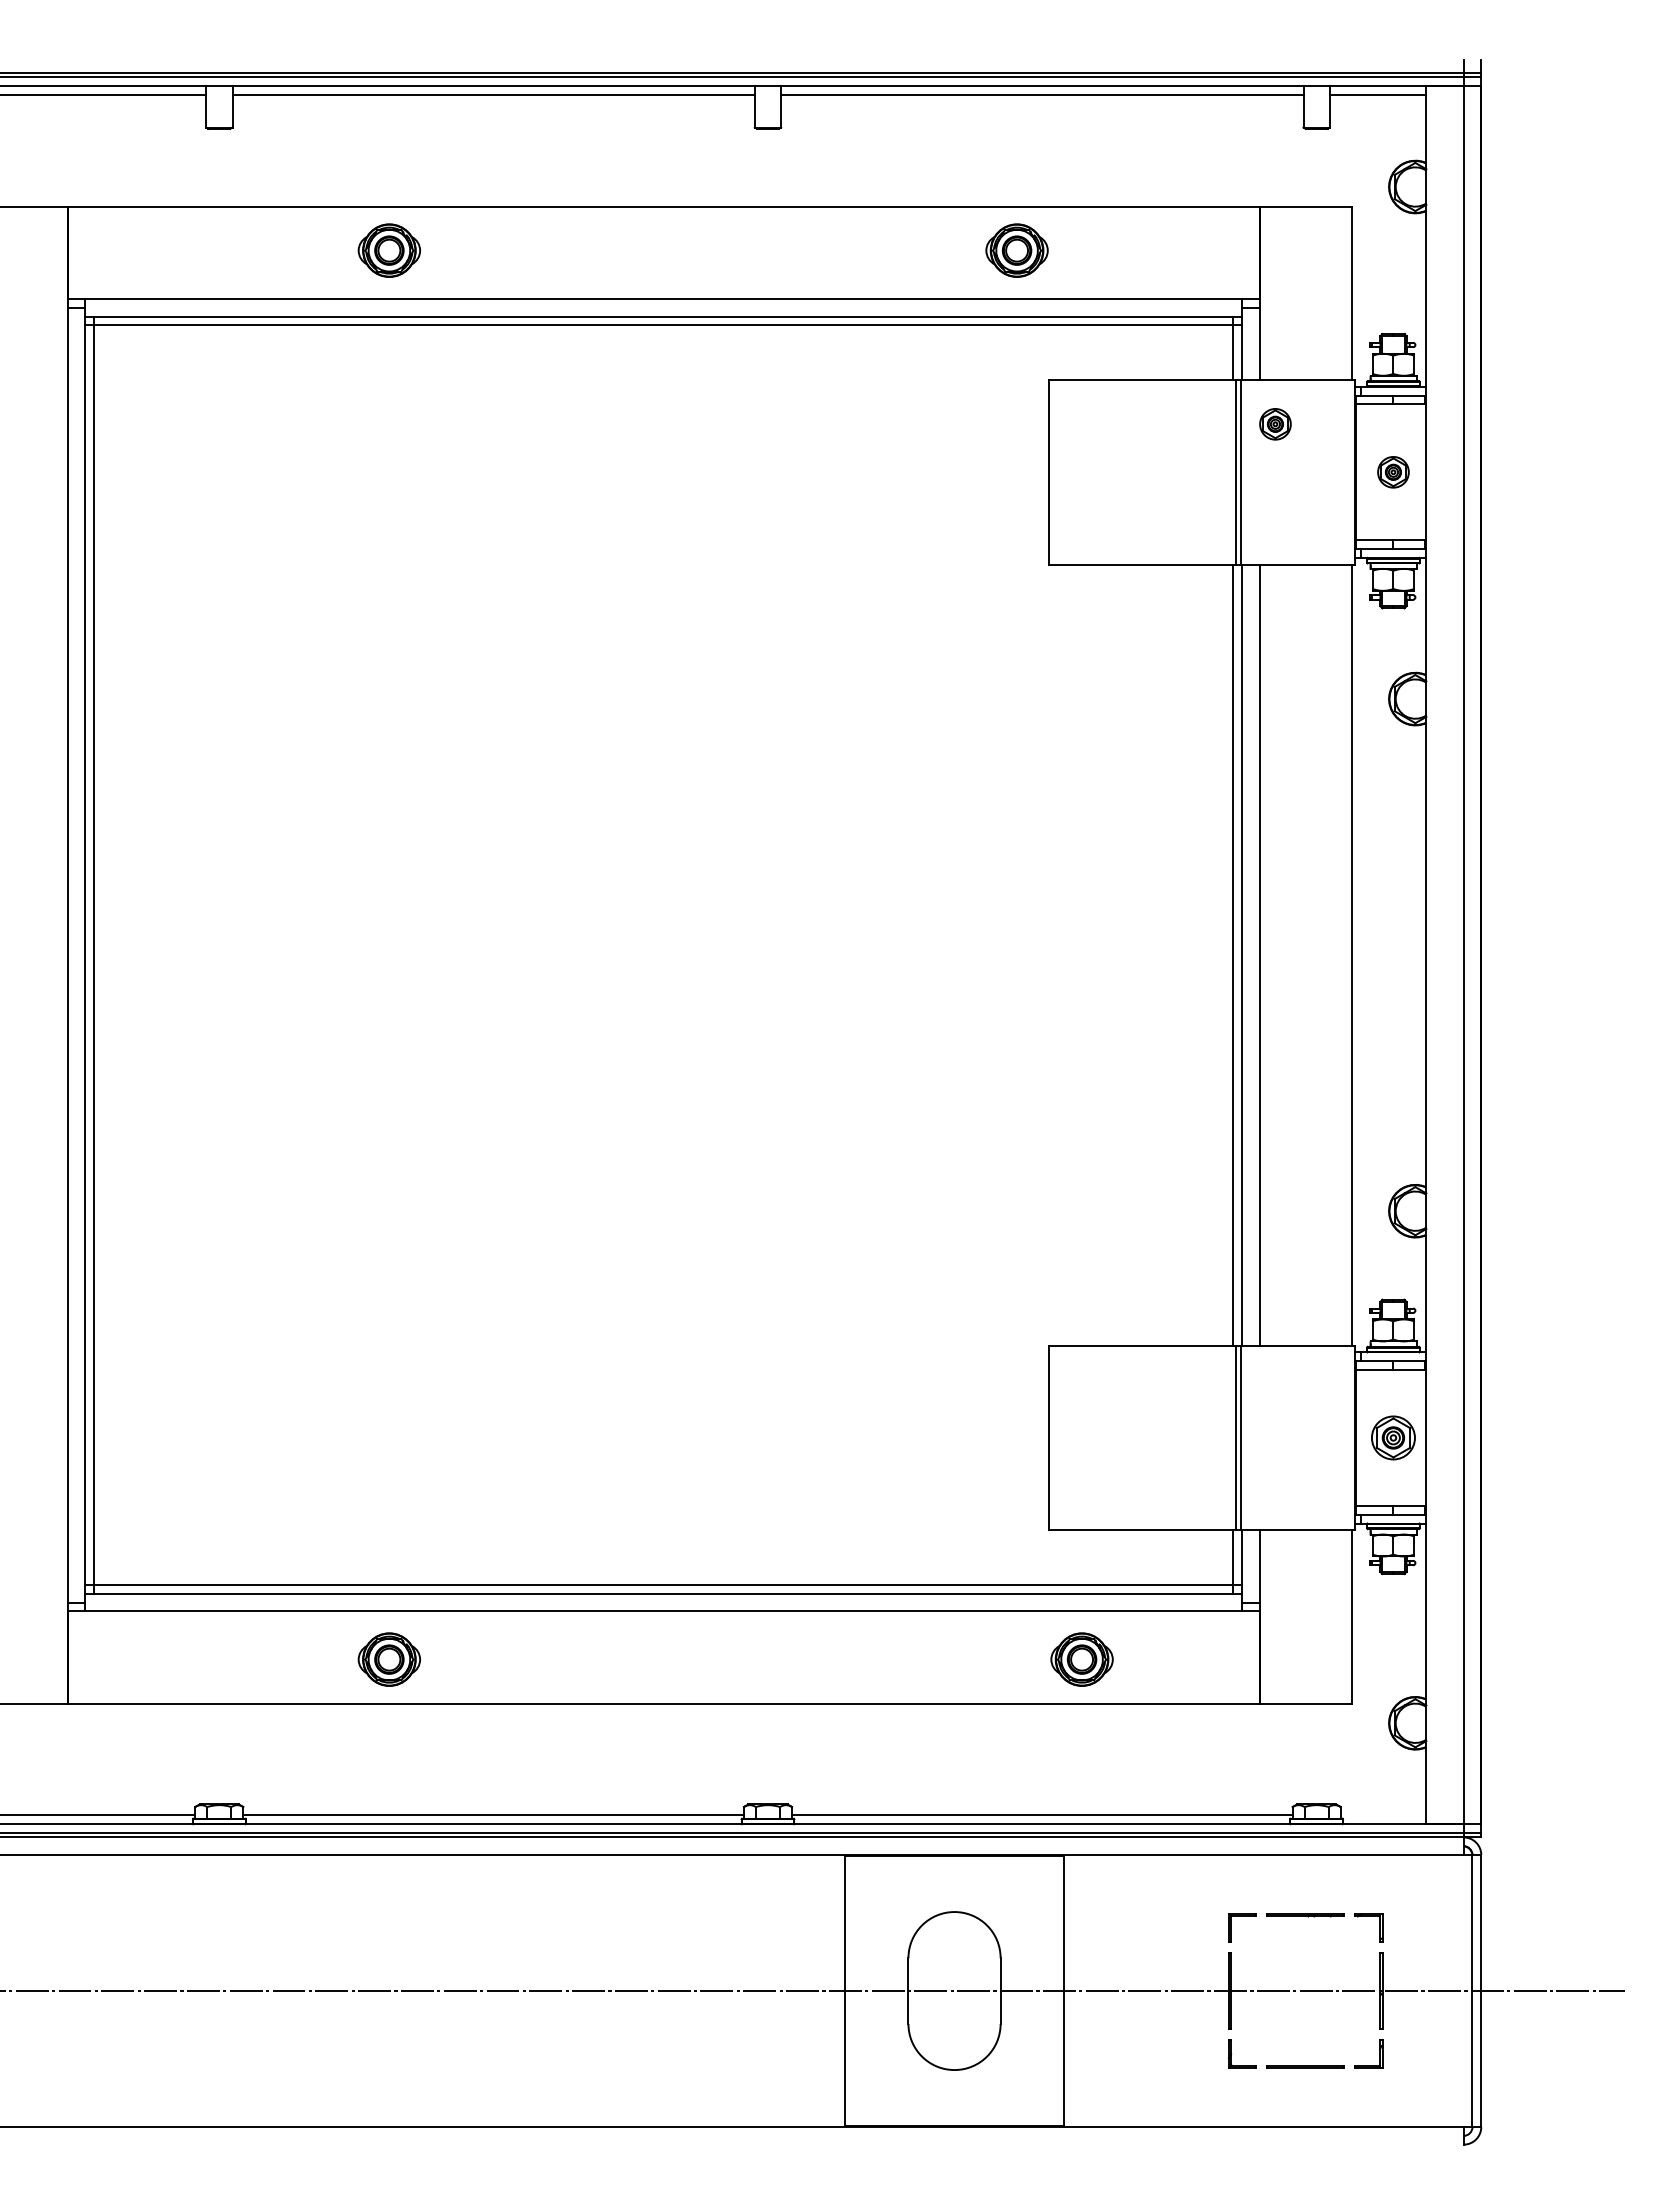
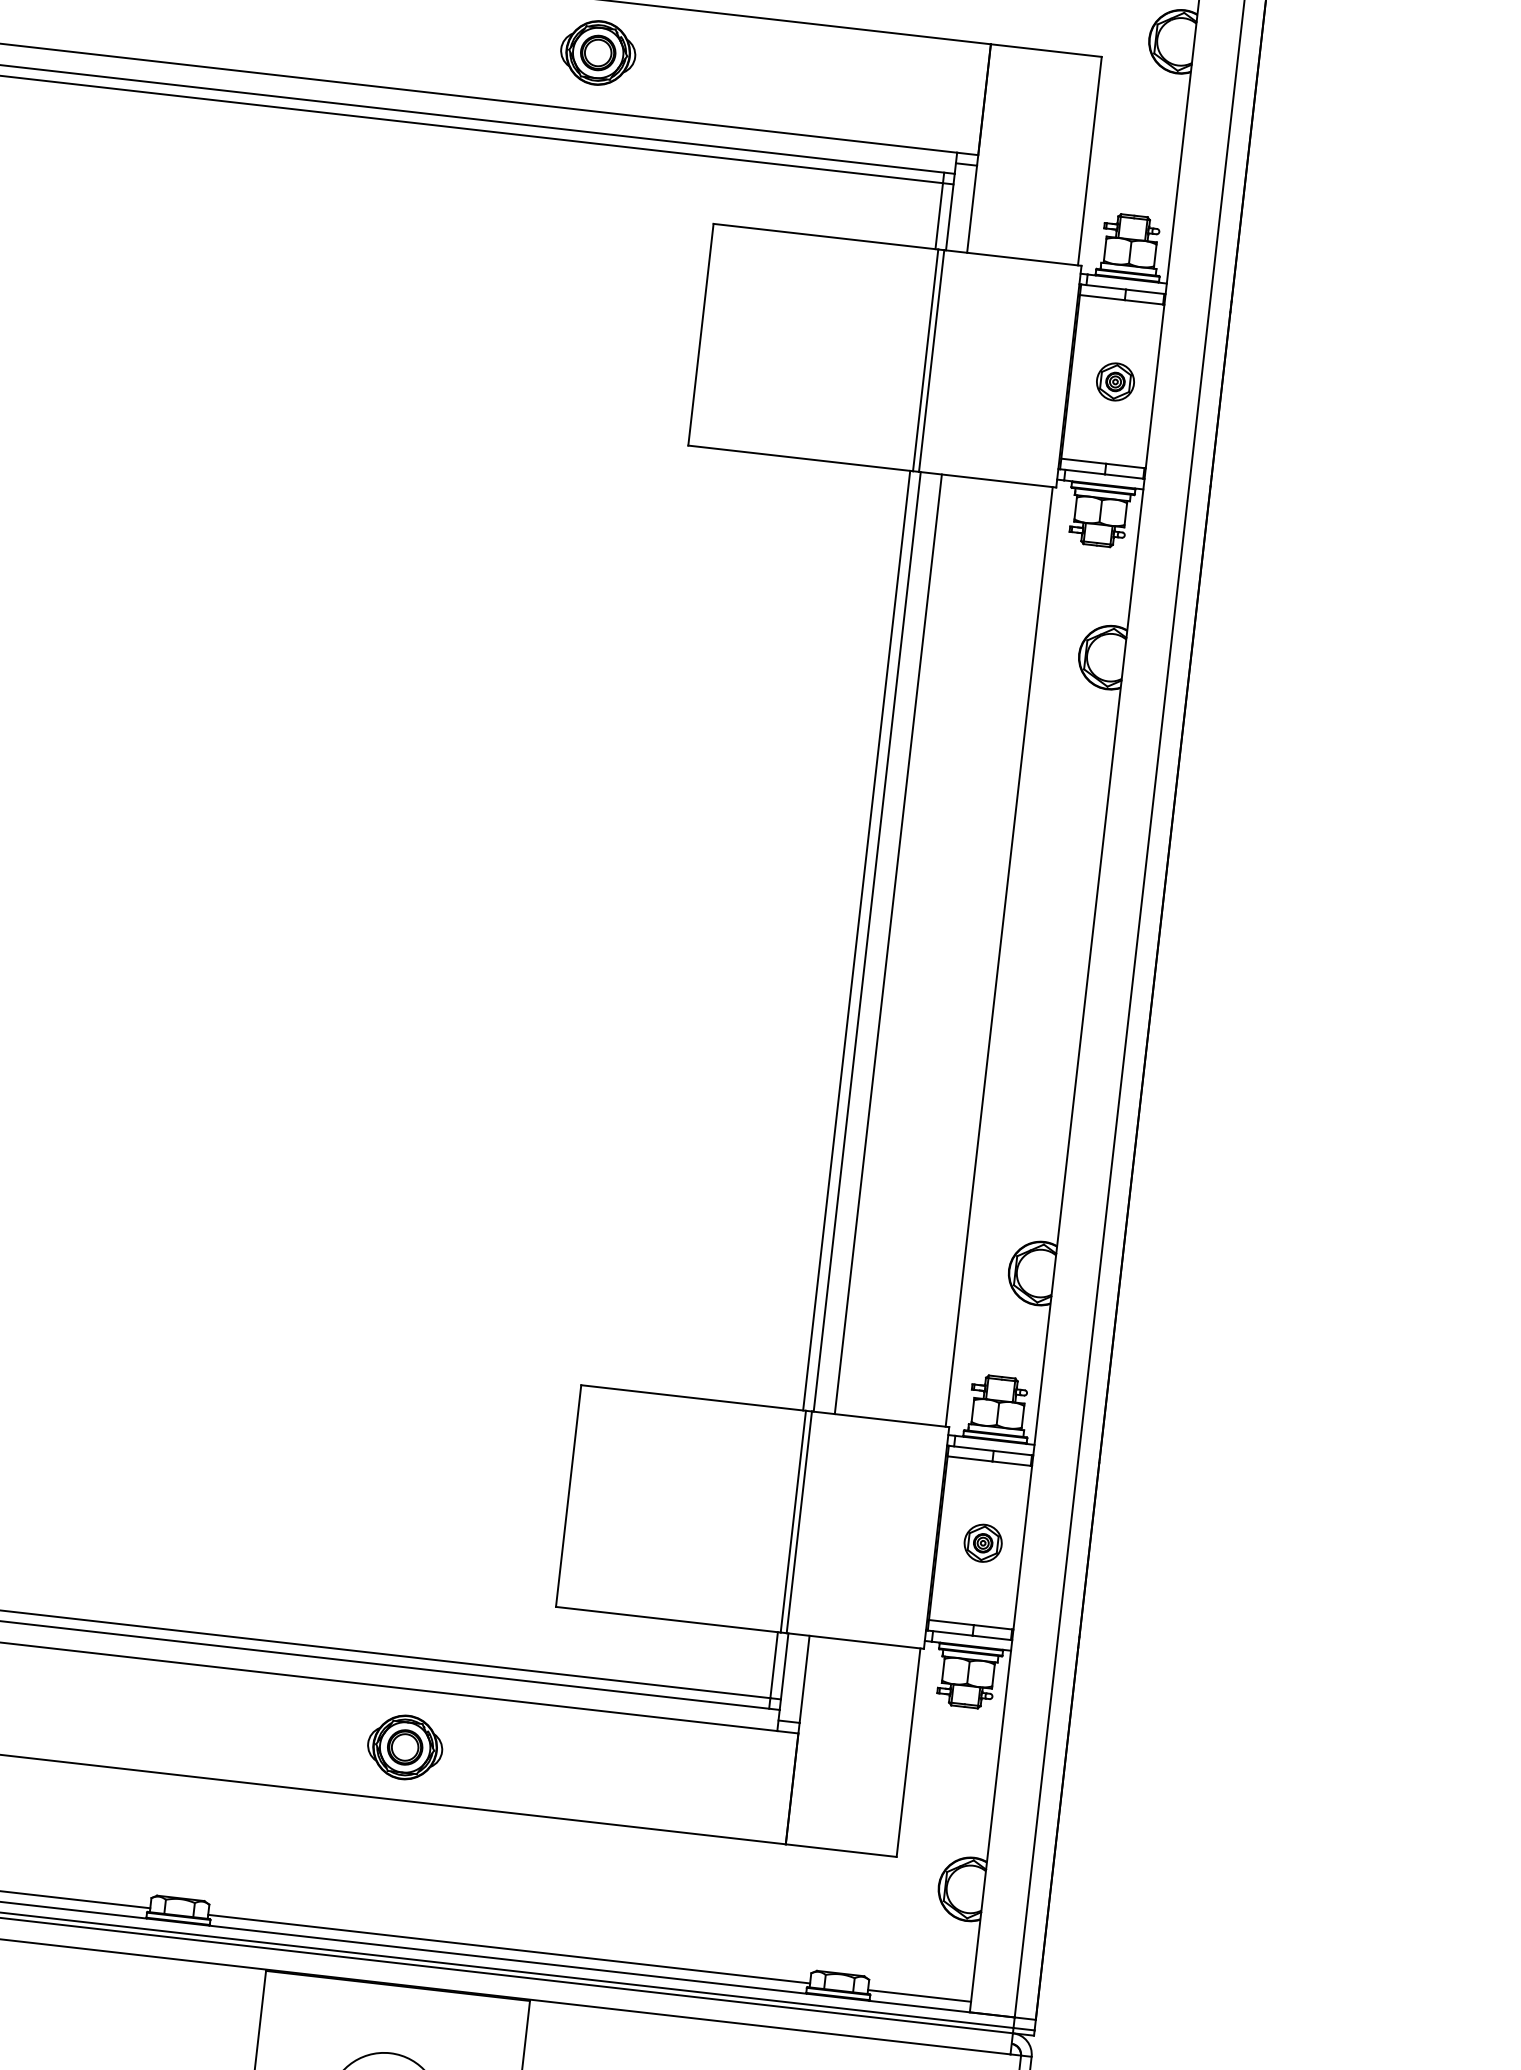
part: (1016, 250) -> (597, 52), moved
part: (1275, 424) -> (980, 308), removed
part: (1393, 1437) -> (983, 1542), size x0.71
part: (1081, 1659) -> (404, 1747), moved
line: (1383, 1815) -> (919, 1995), added

